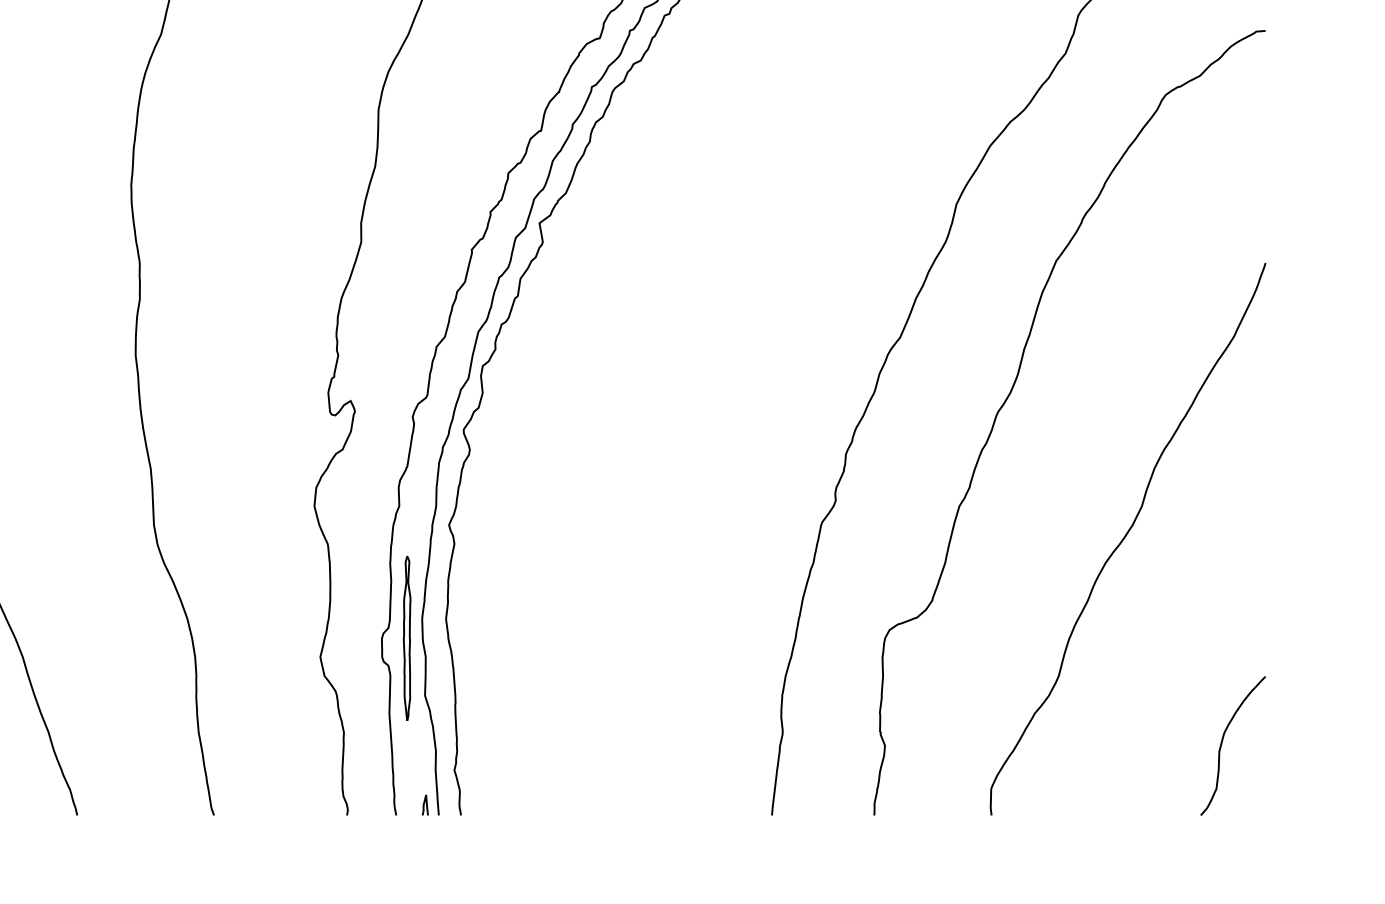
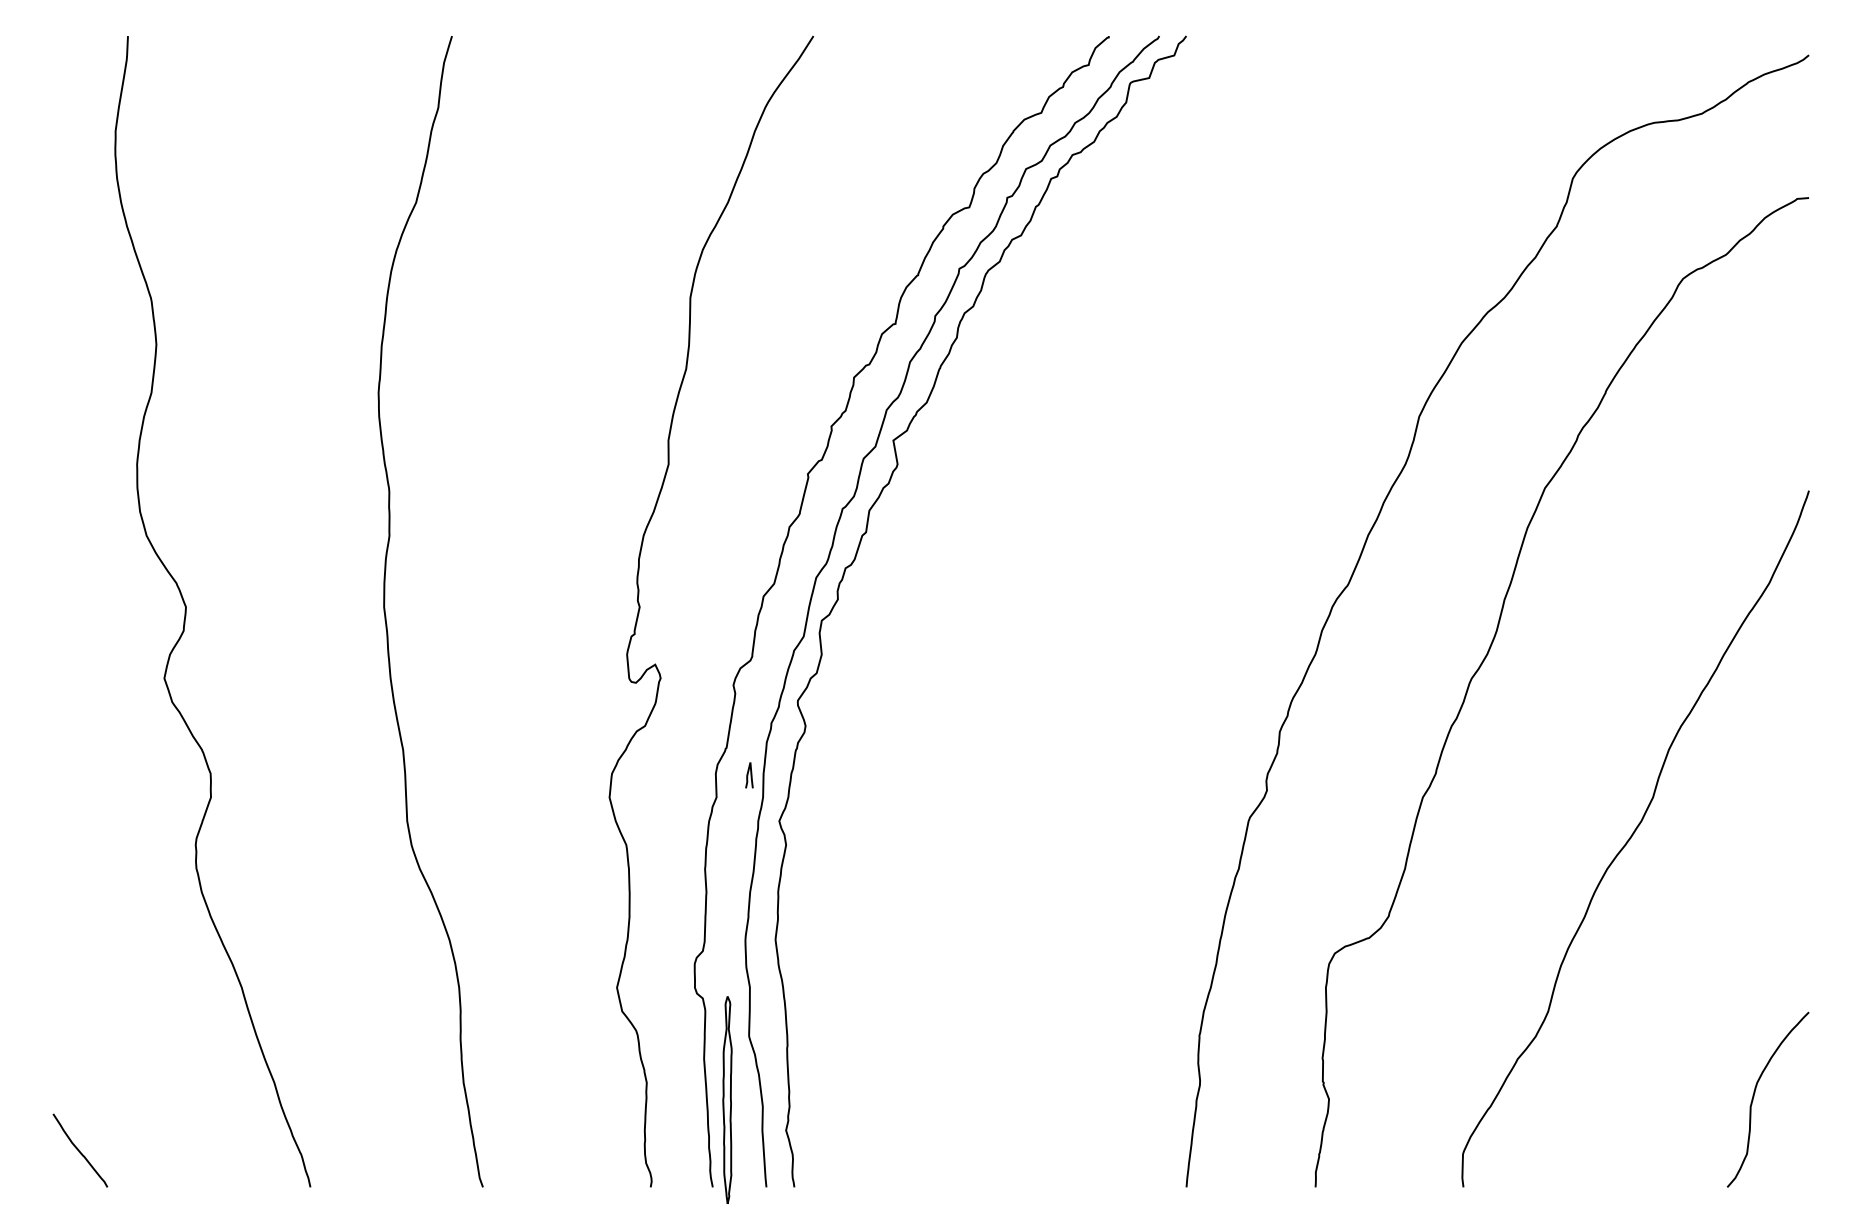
part: (407, 637) -> (727, 1099), moved
curve: (424, 805) -> (748, 775), moved

